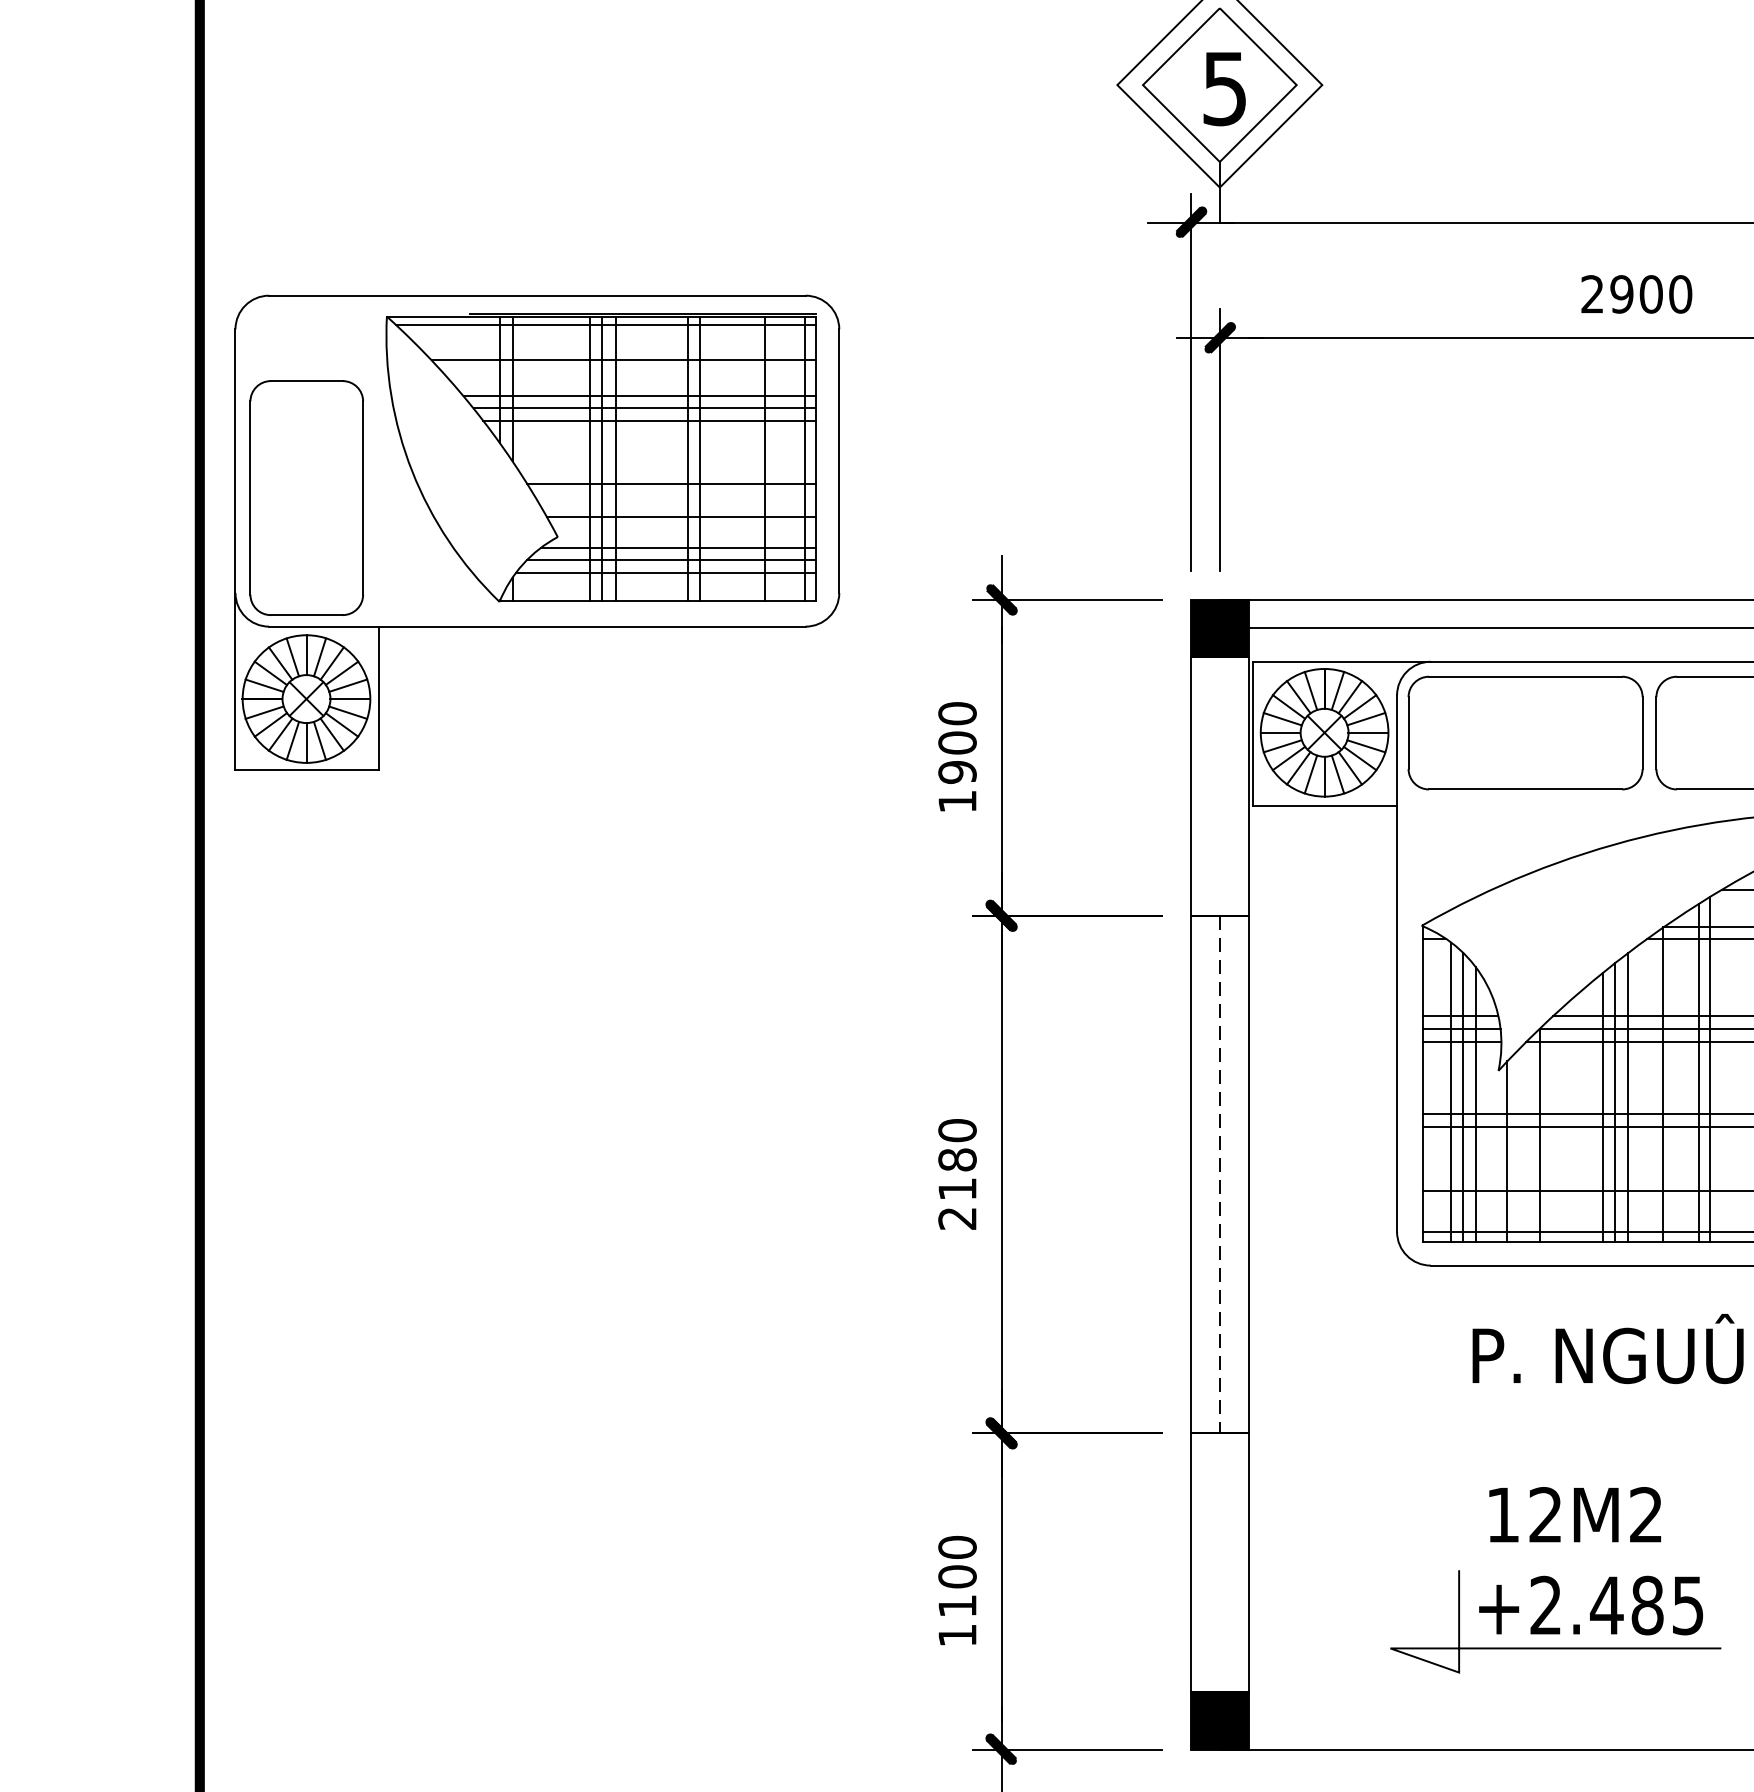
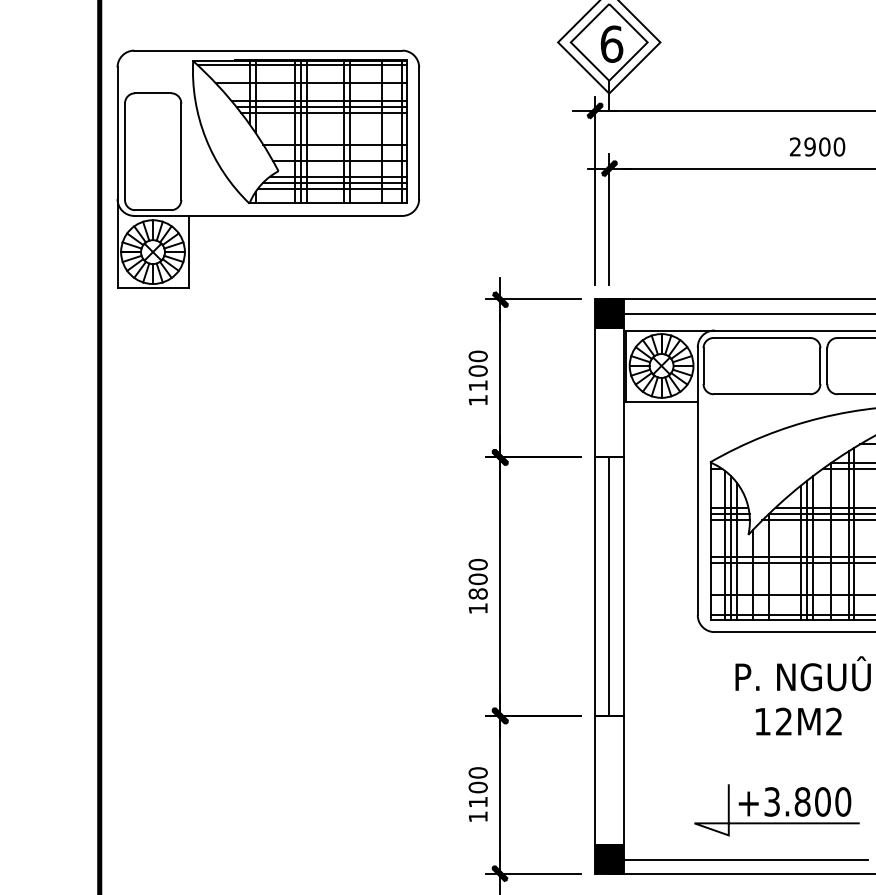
text: (1224, 87) -> (611, 43), 5 -> 6
part: (535, 531) -> (267, 168), moved
text: (956, 771) -> (477, 385), 1900 -> 1100
line: (1220, 1176) -> (609, 587), dashed -> solid
text: (956, 1188) -> (477, 593), 2180 -> 1800
text: (1574, 1514) -> (798, 721), moved
text: (1616, 1604) -> (807, 801), +2.485 -> +3.800
line: (1478, 1720) -> (738, 859), added

